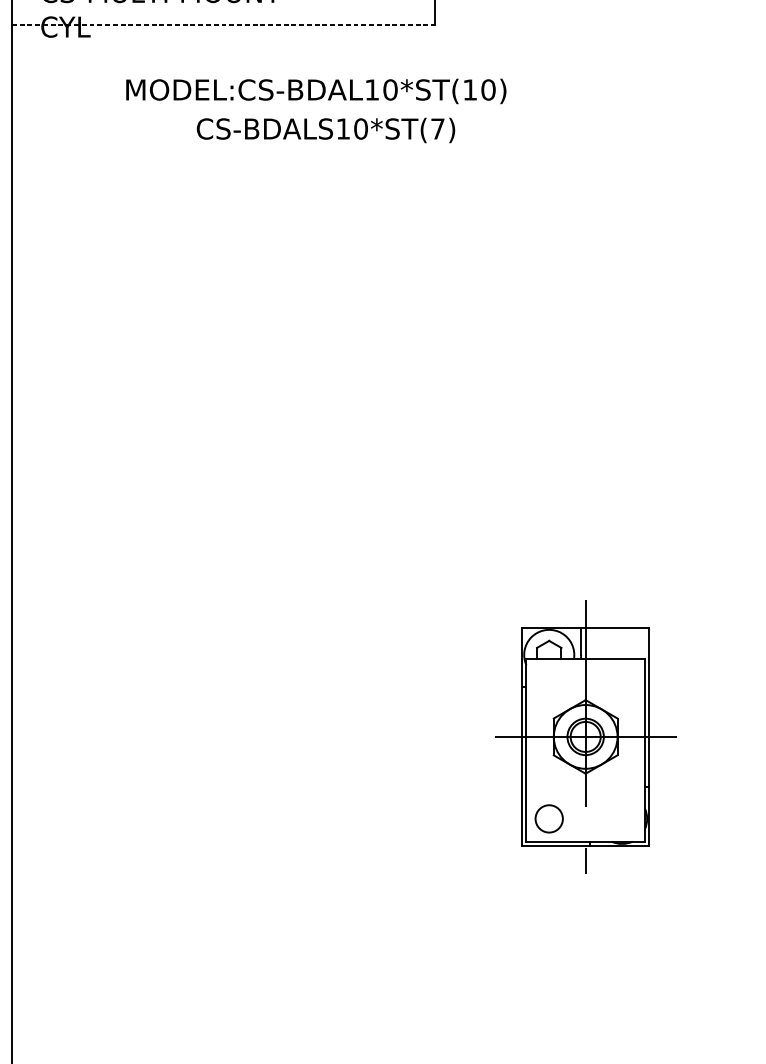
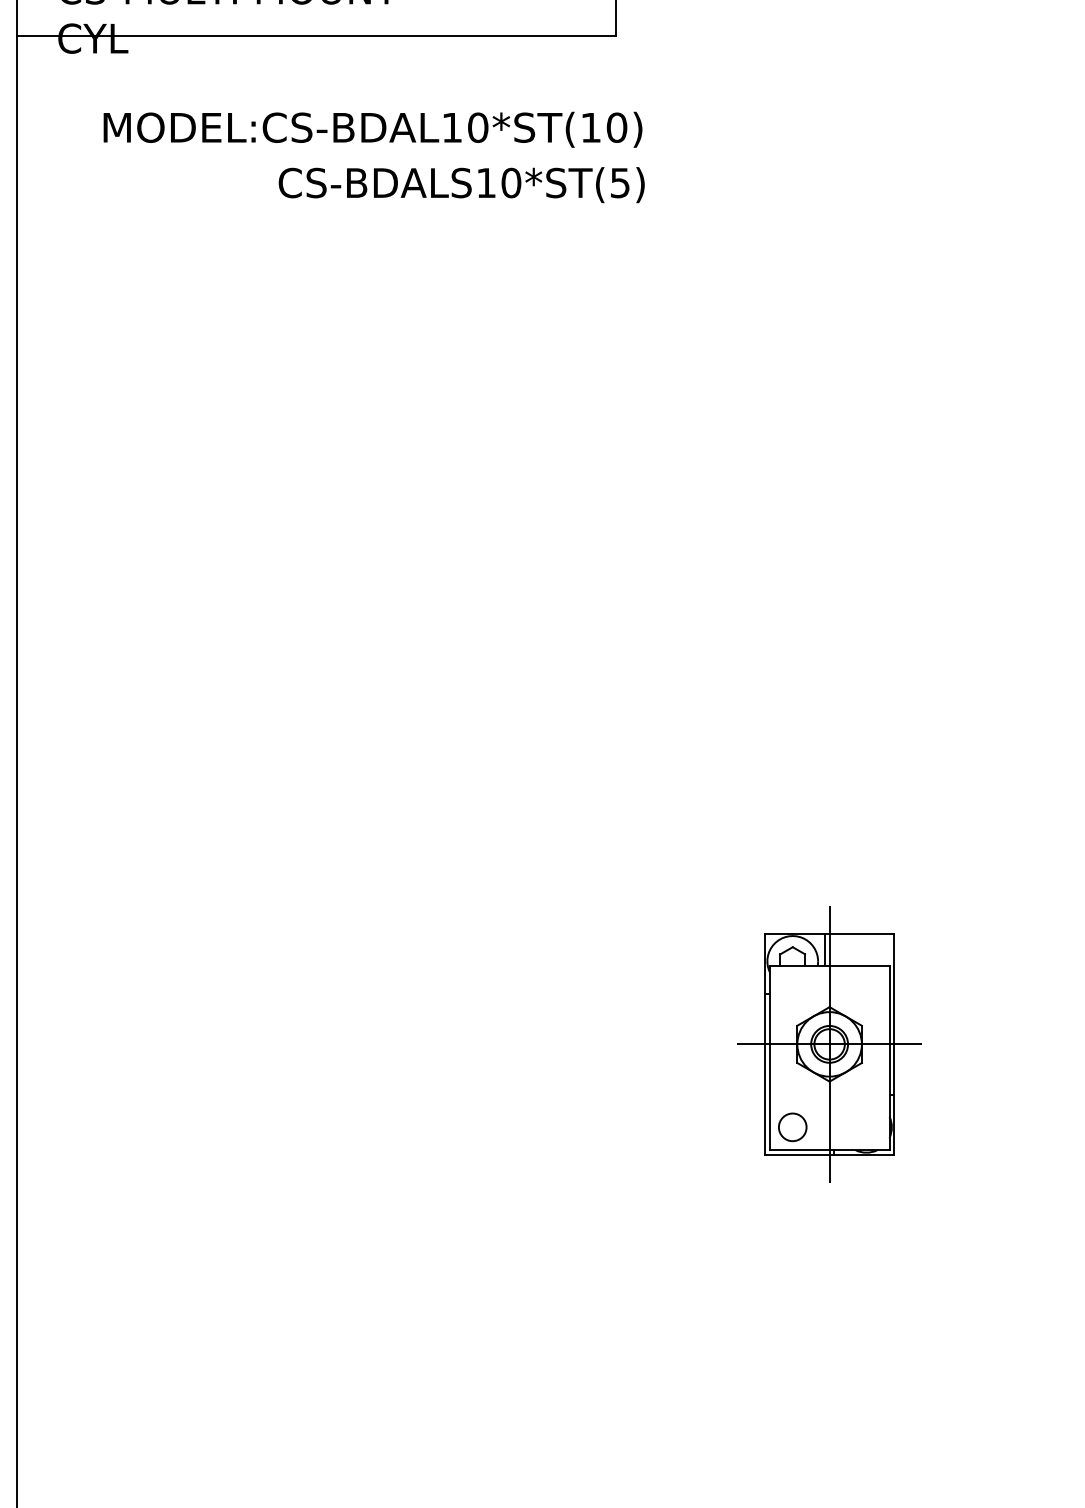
line: (223, 24) -> (316, 35), dashed -> solid
text: (315, 91) -> (372, 129), moved
text: (438, 129) -> (620, 183), CS-BDALS10*ST(7) -> CS-BDALS10*ST(5)
part: (585, 737) -> (829, 1044), size x0.71

